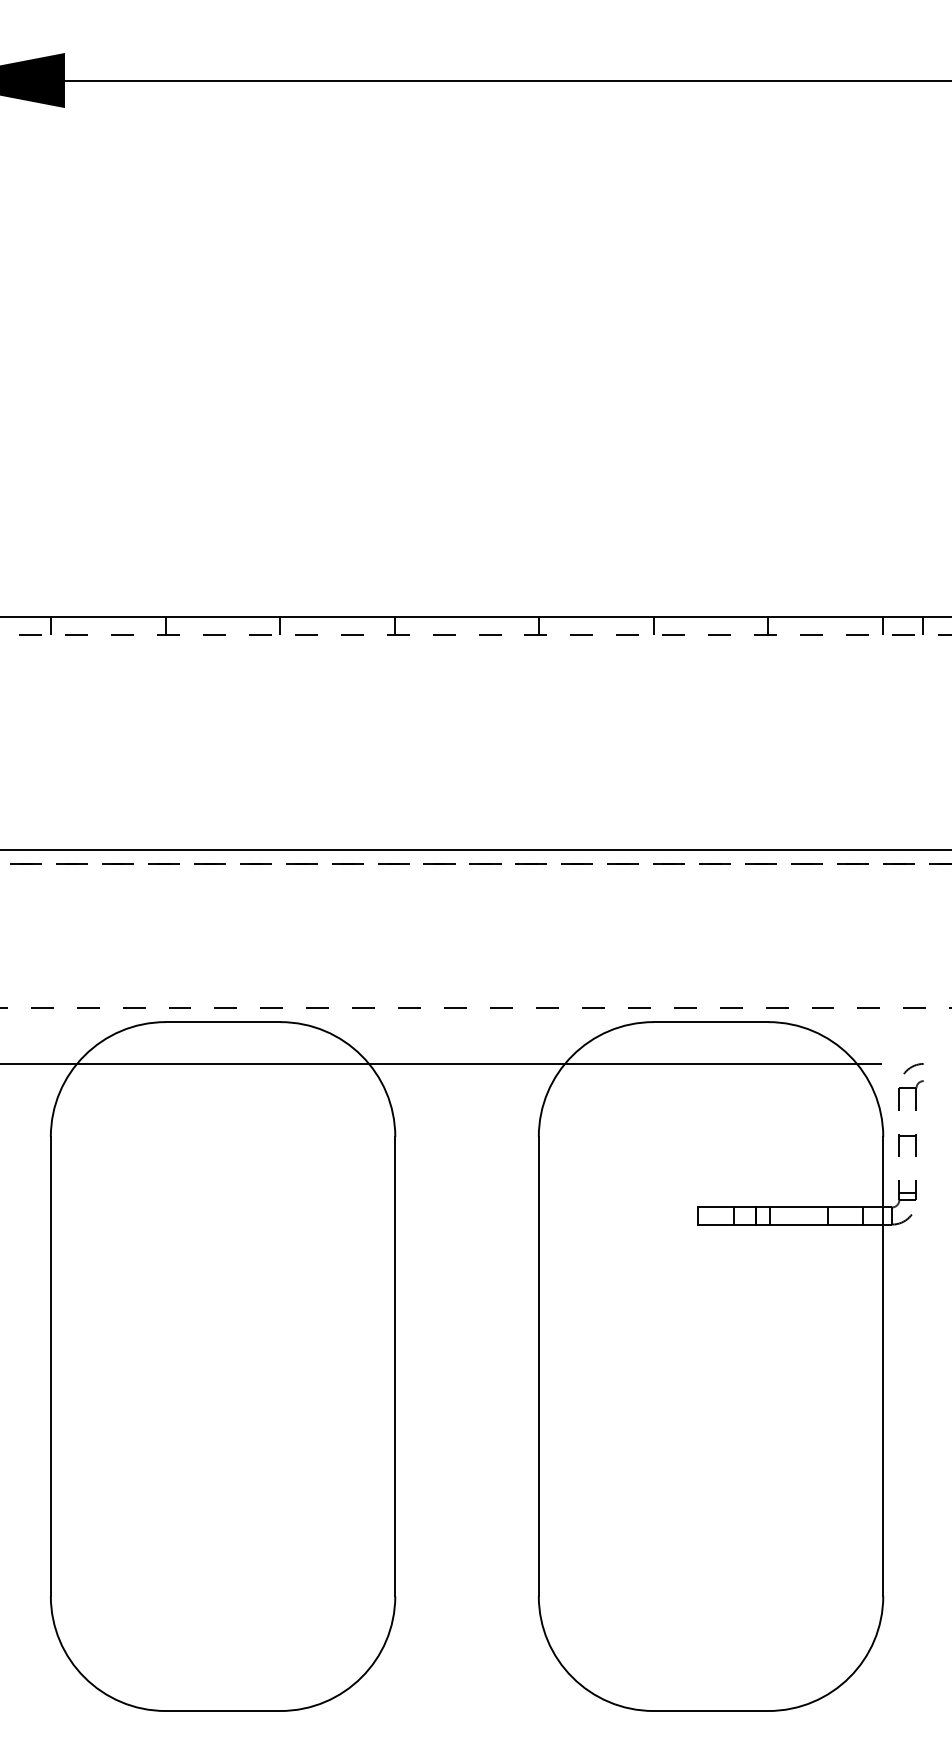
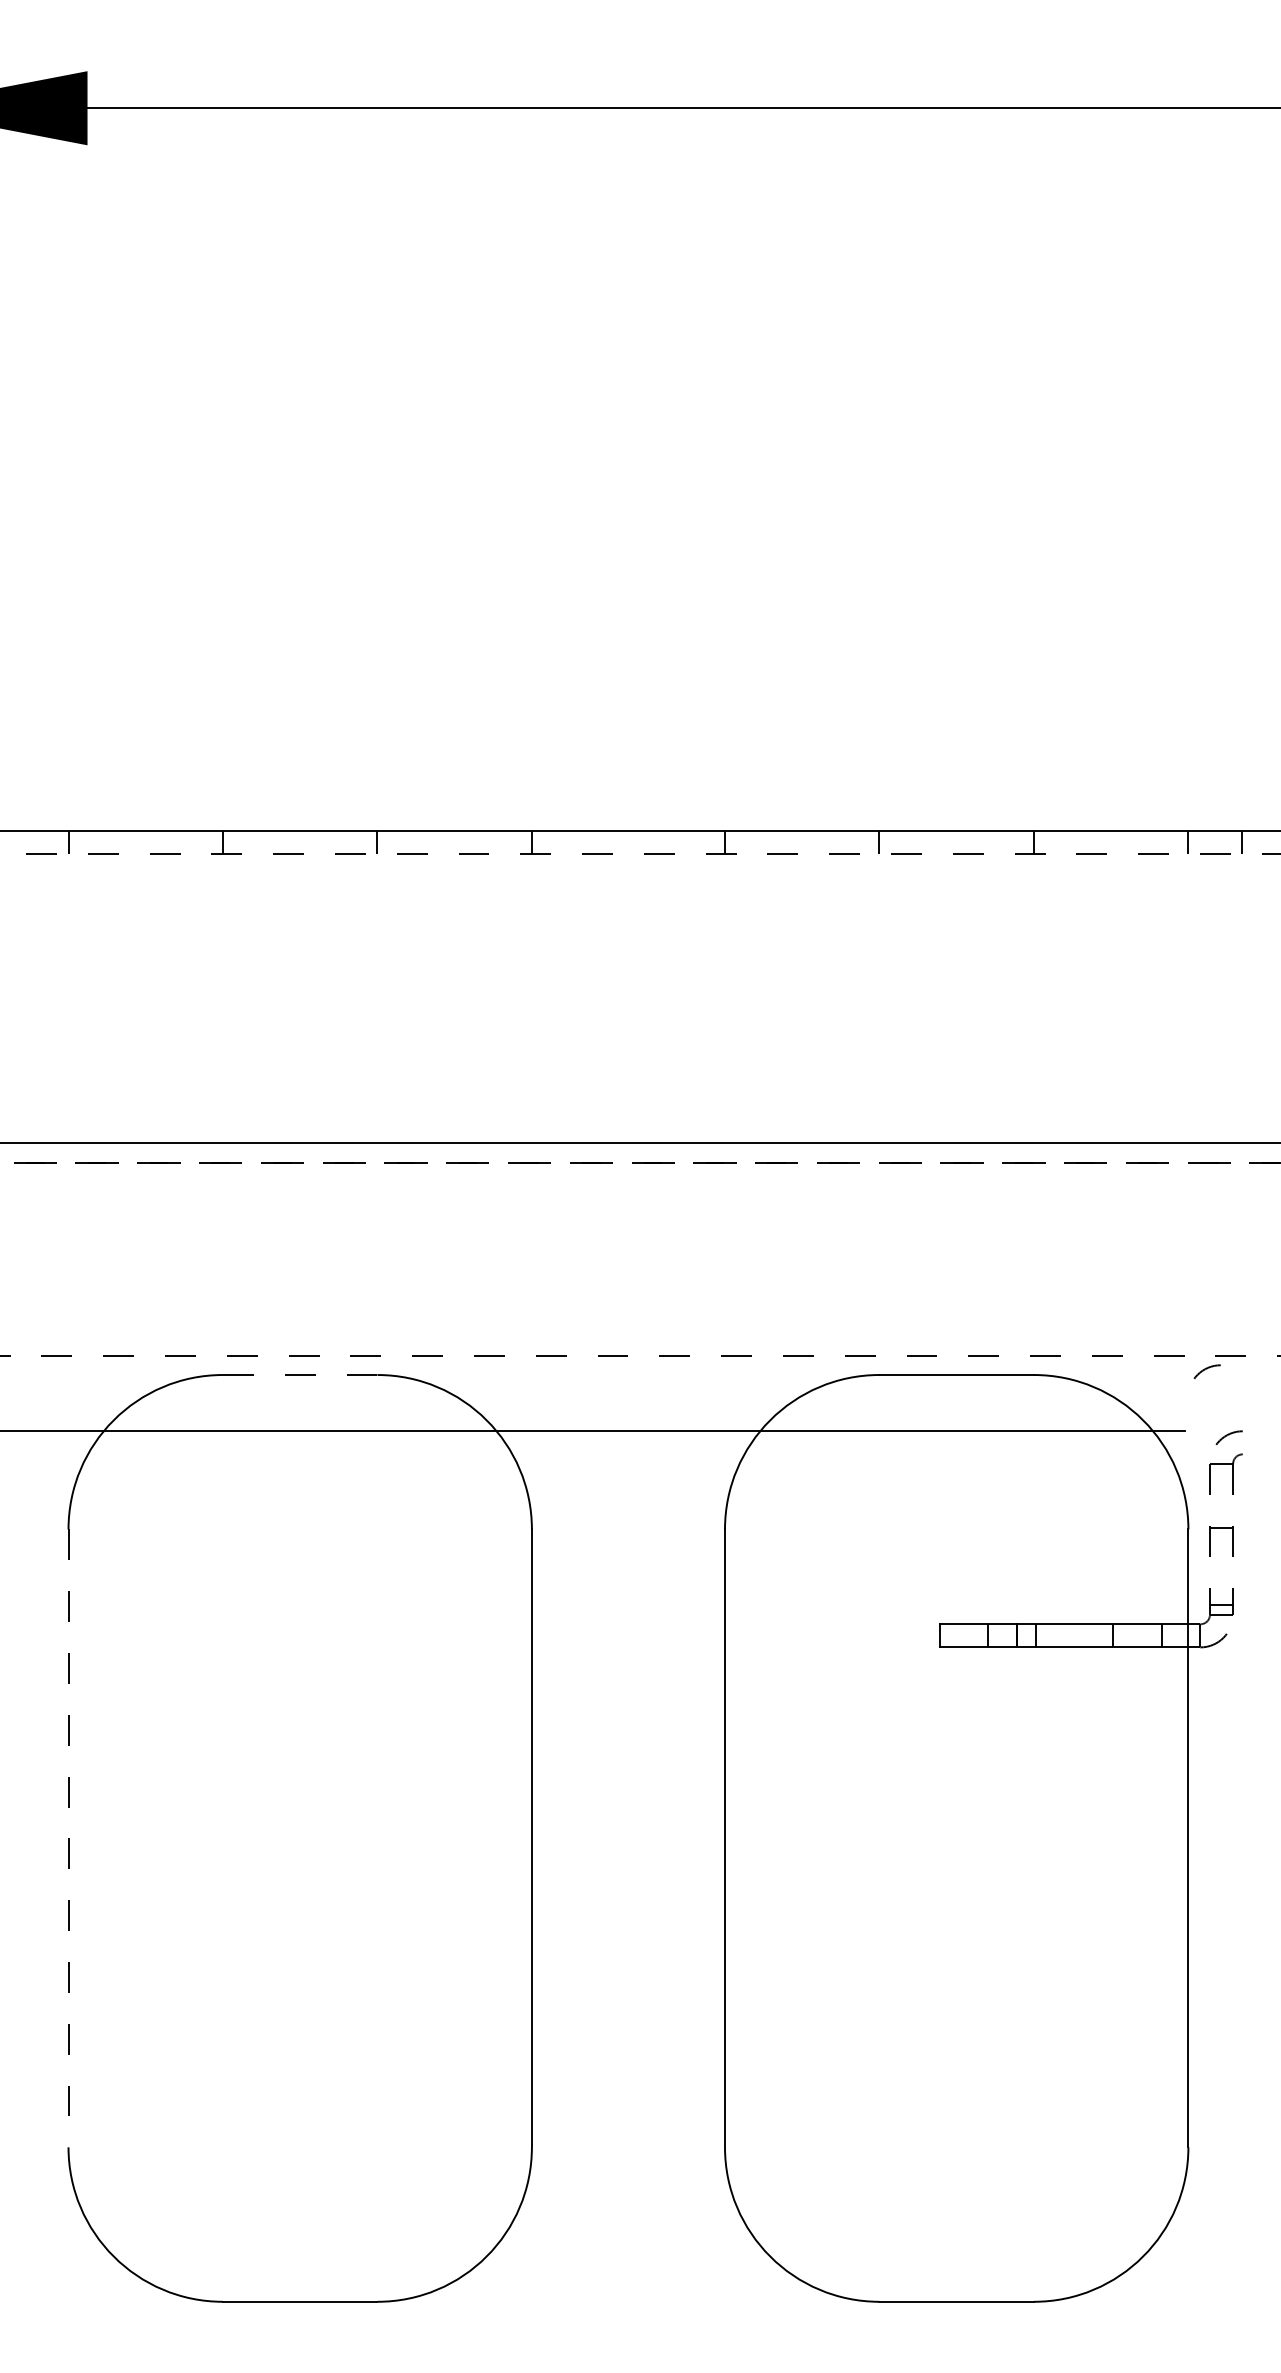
arc: (895, 1018) -> (1205, 1370), added
line: (222, 1022) -> (299, 1375), solid -> dashed
line: (50, 1366) -> (68, 1838), solid -> dashed

